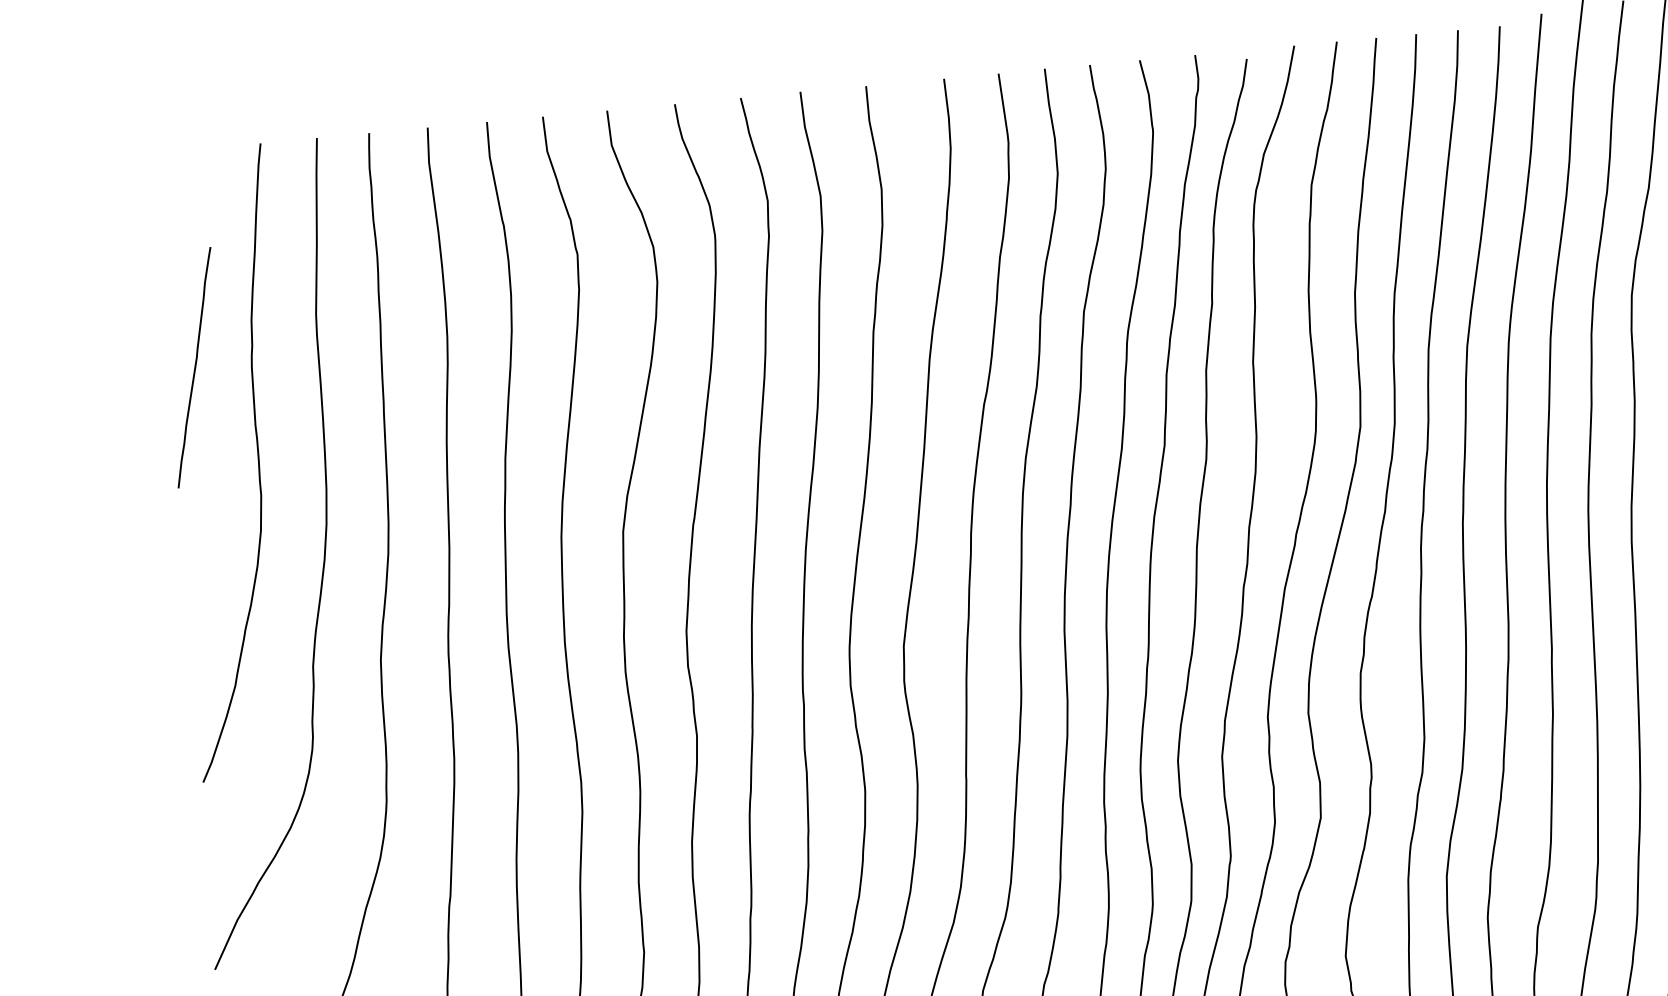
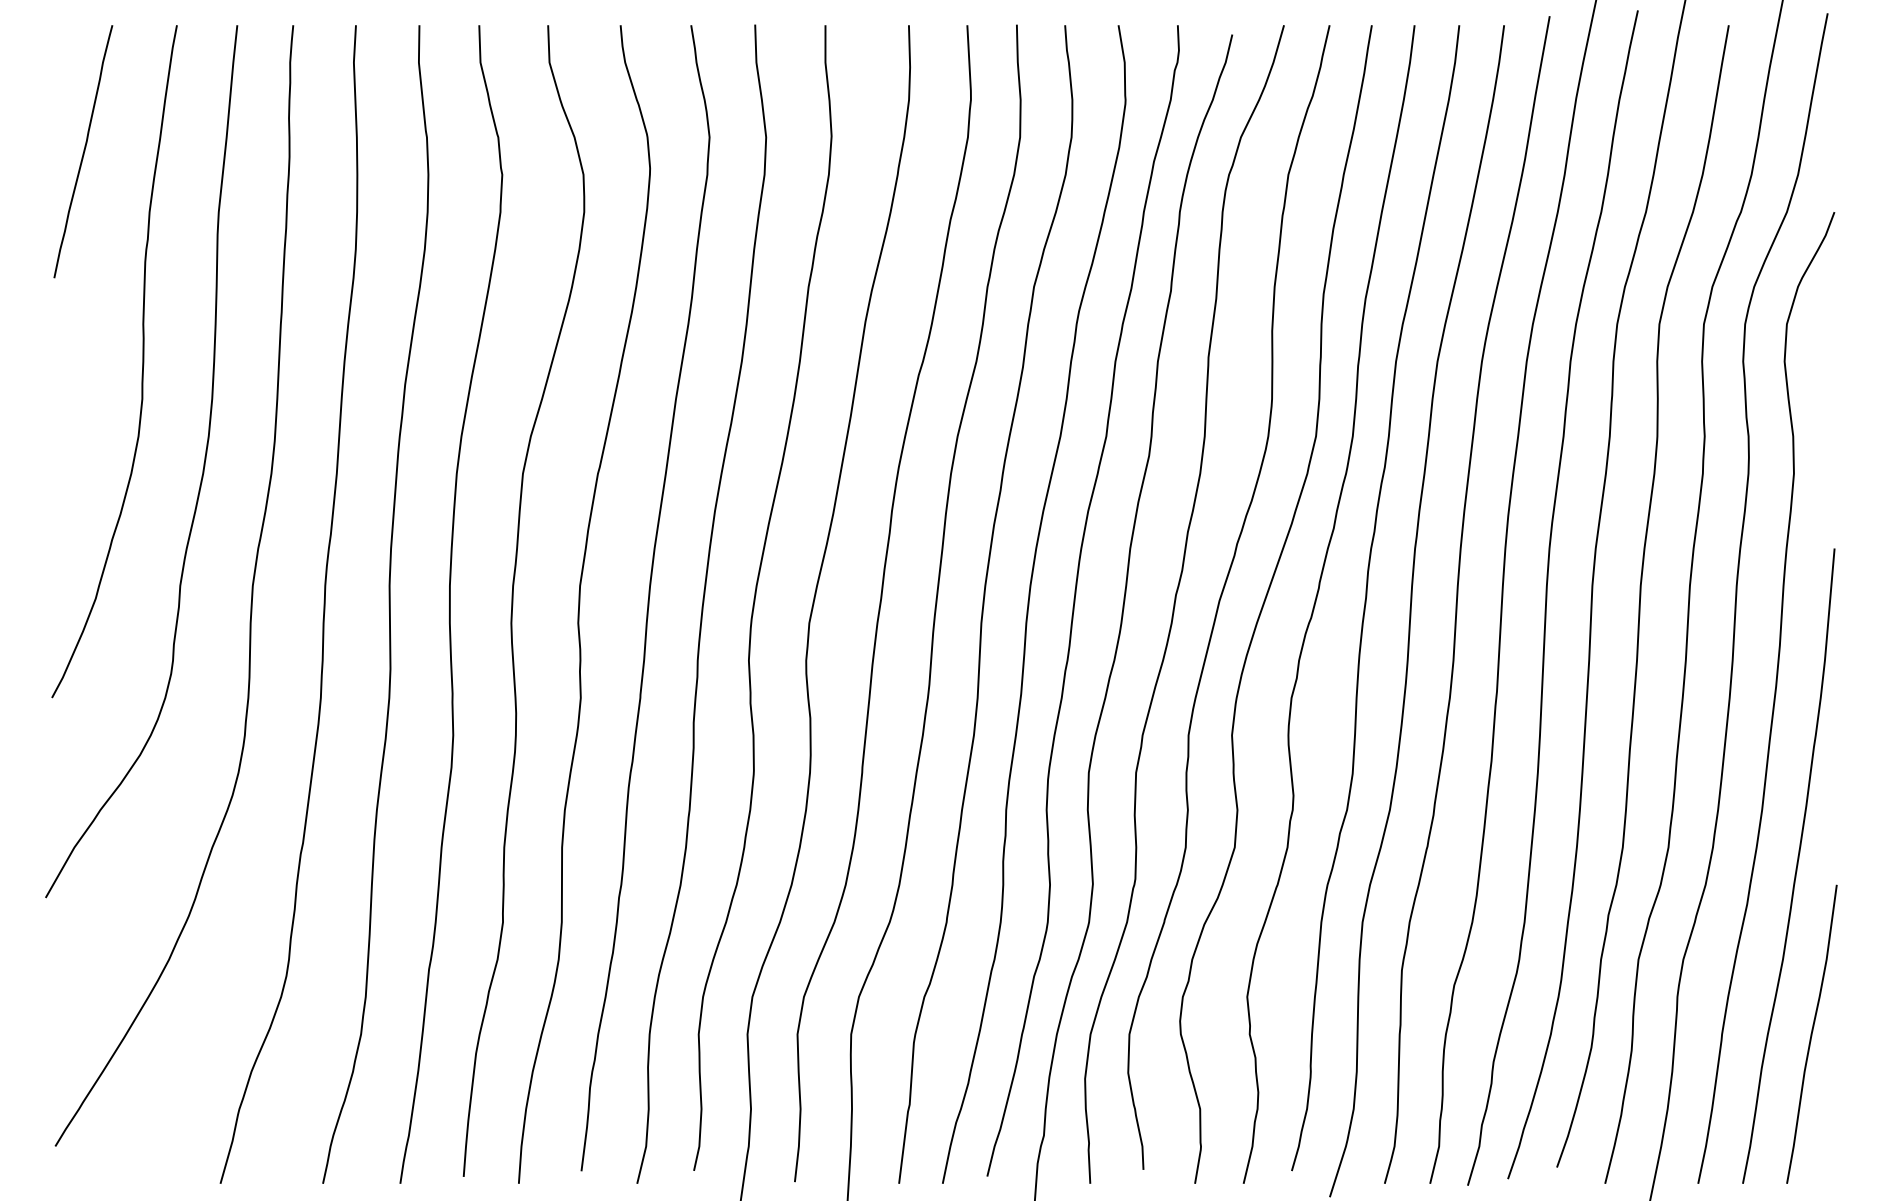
curve: (194, 367) -> (83, 151), moved

